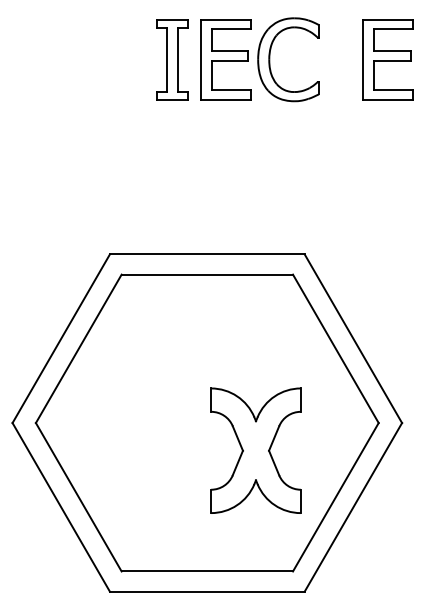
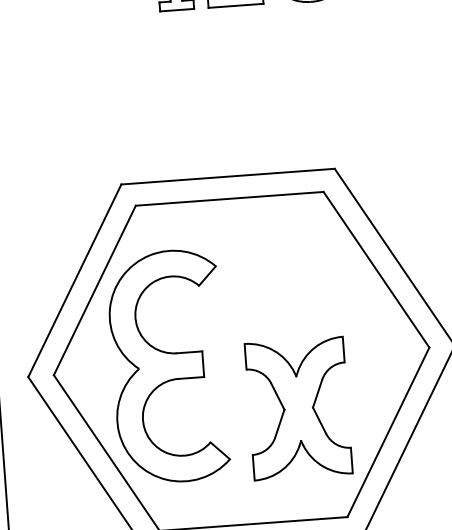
part: (140, 423) -> (168, 367), added
part: (255, 450) -> (298, 408), moved

